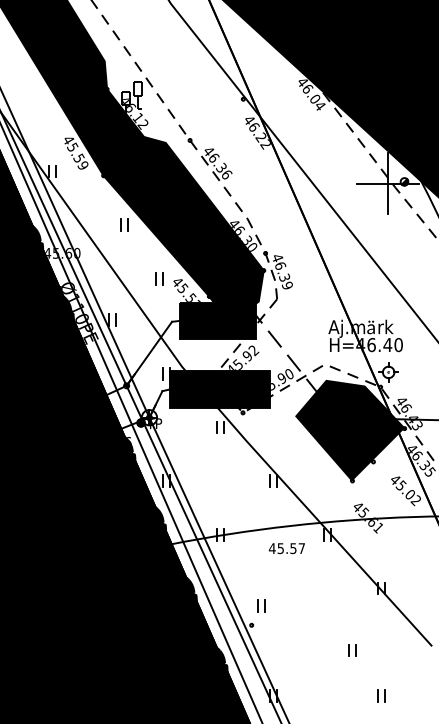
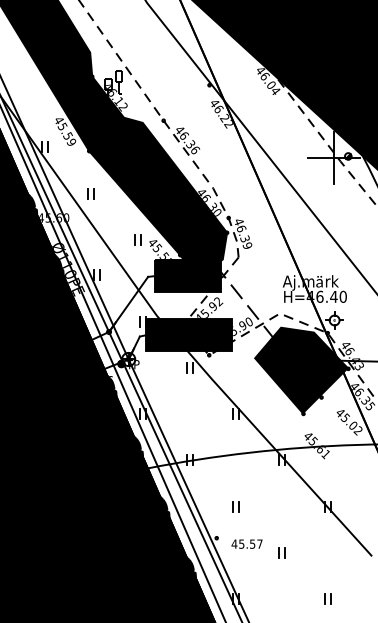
part: (123, 224) -> (90, 193), moved
text: (286, 547) -> (246, 543), moved
part: (260, 605) -> (235, 506), moved
part: (351, 650) -> (281, 552), moved

